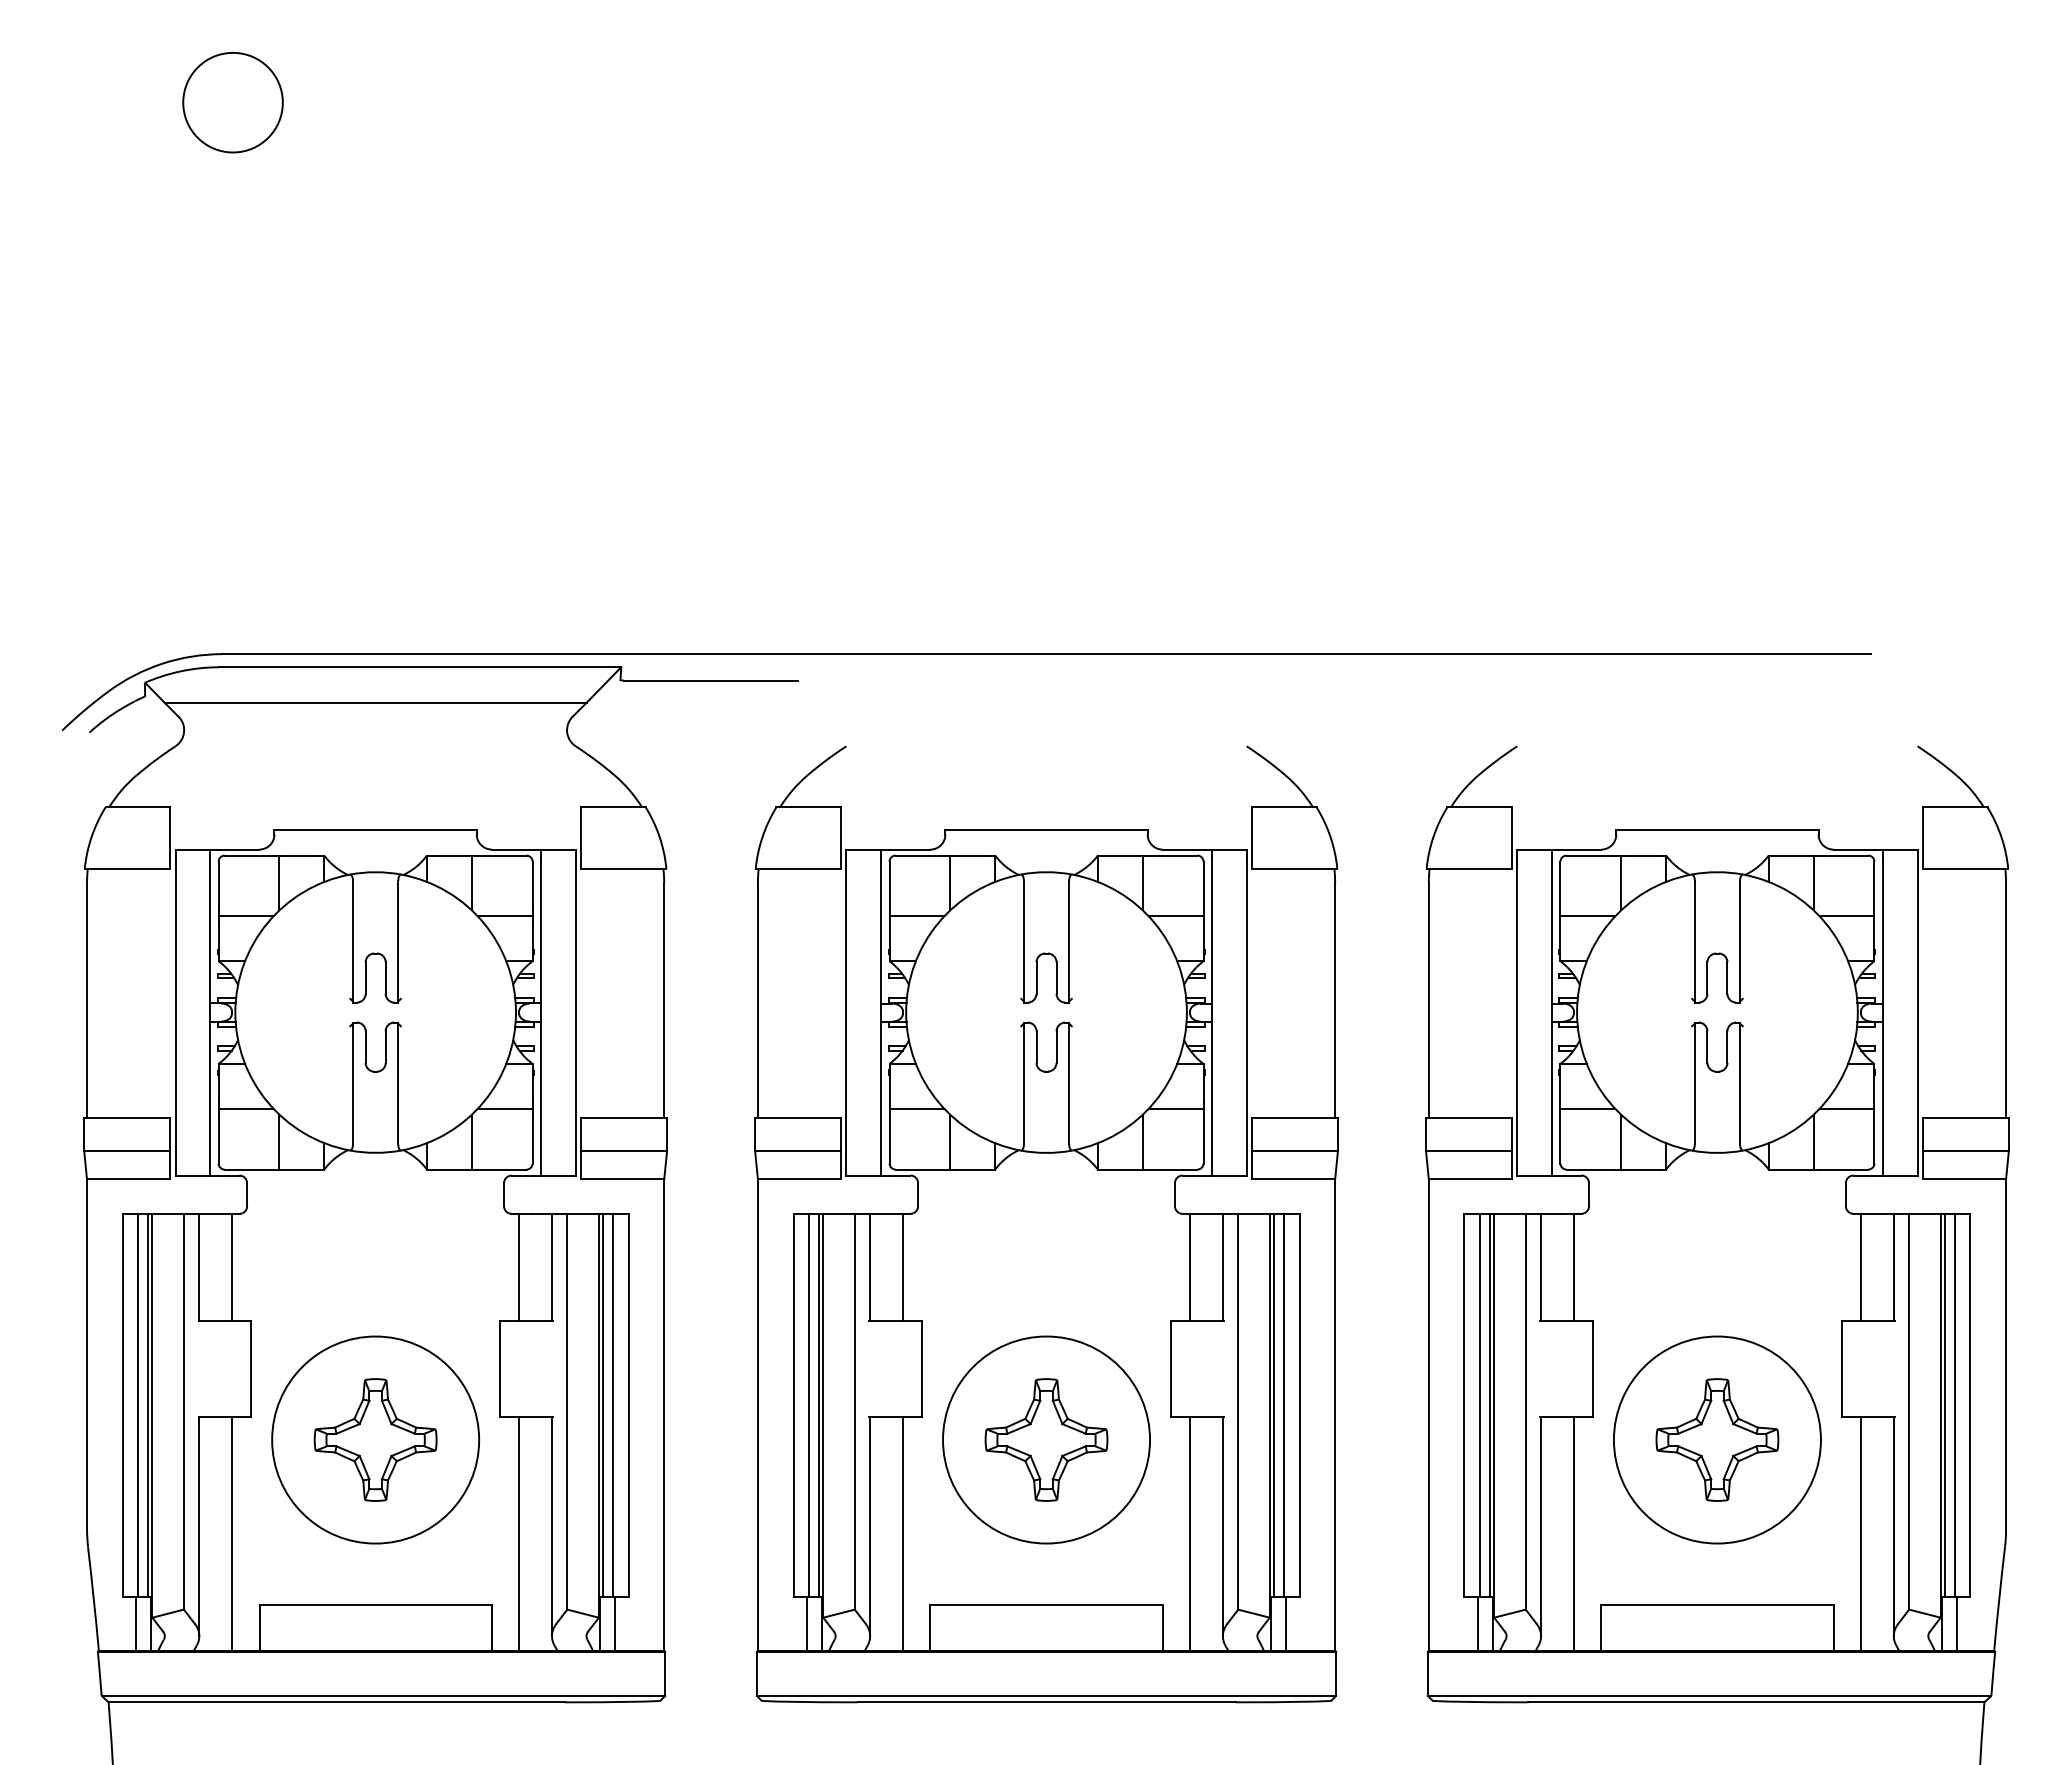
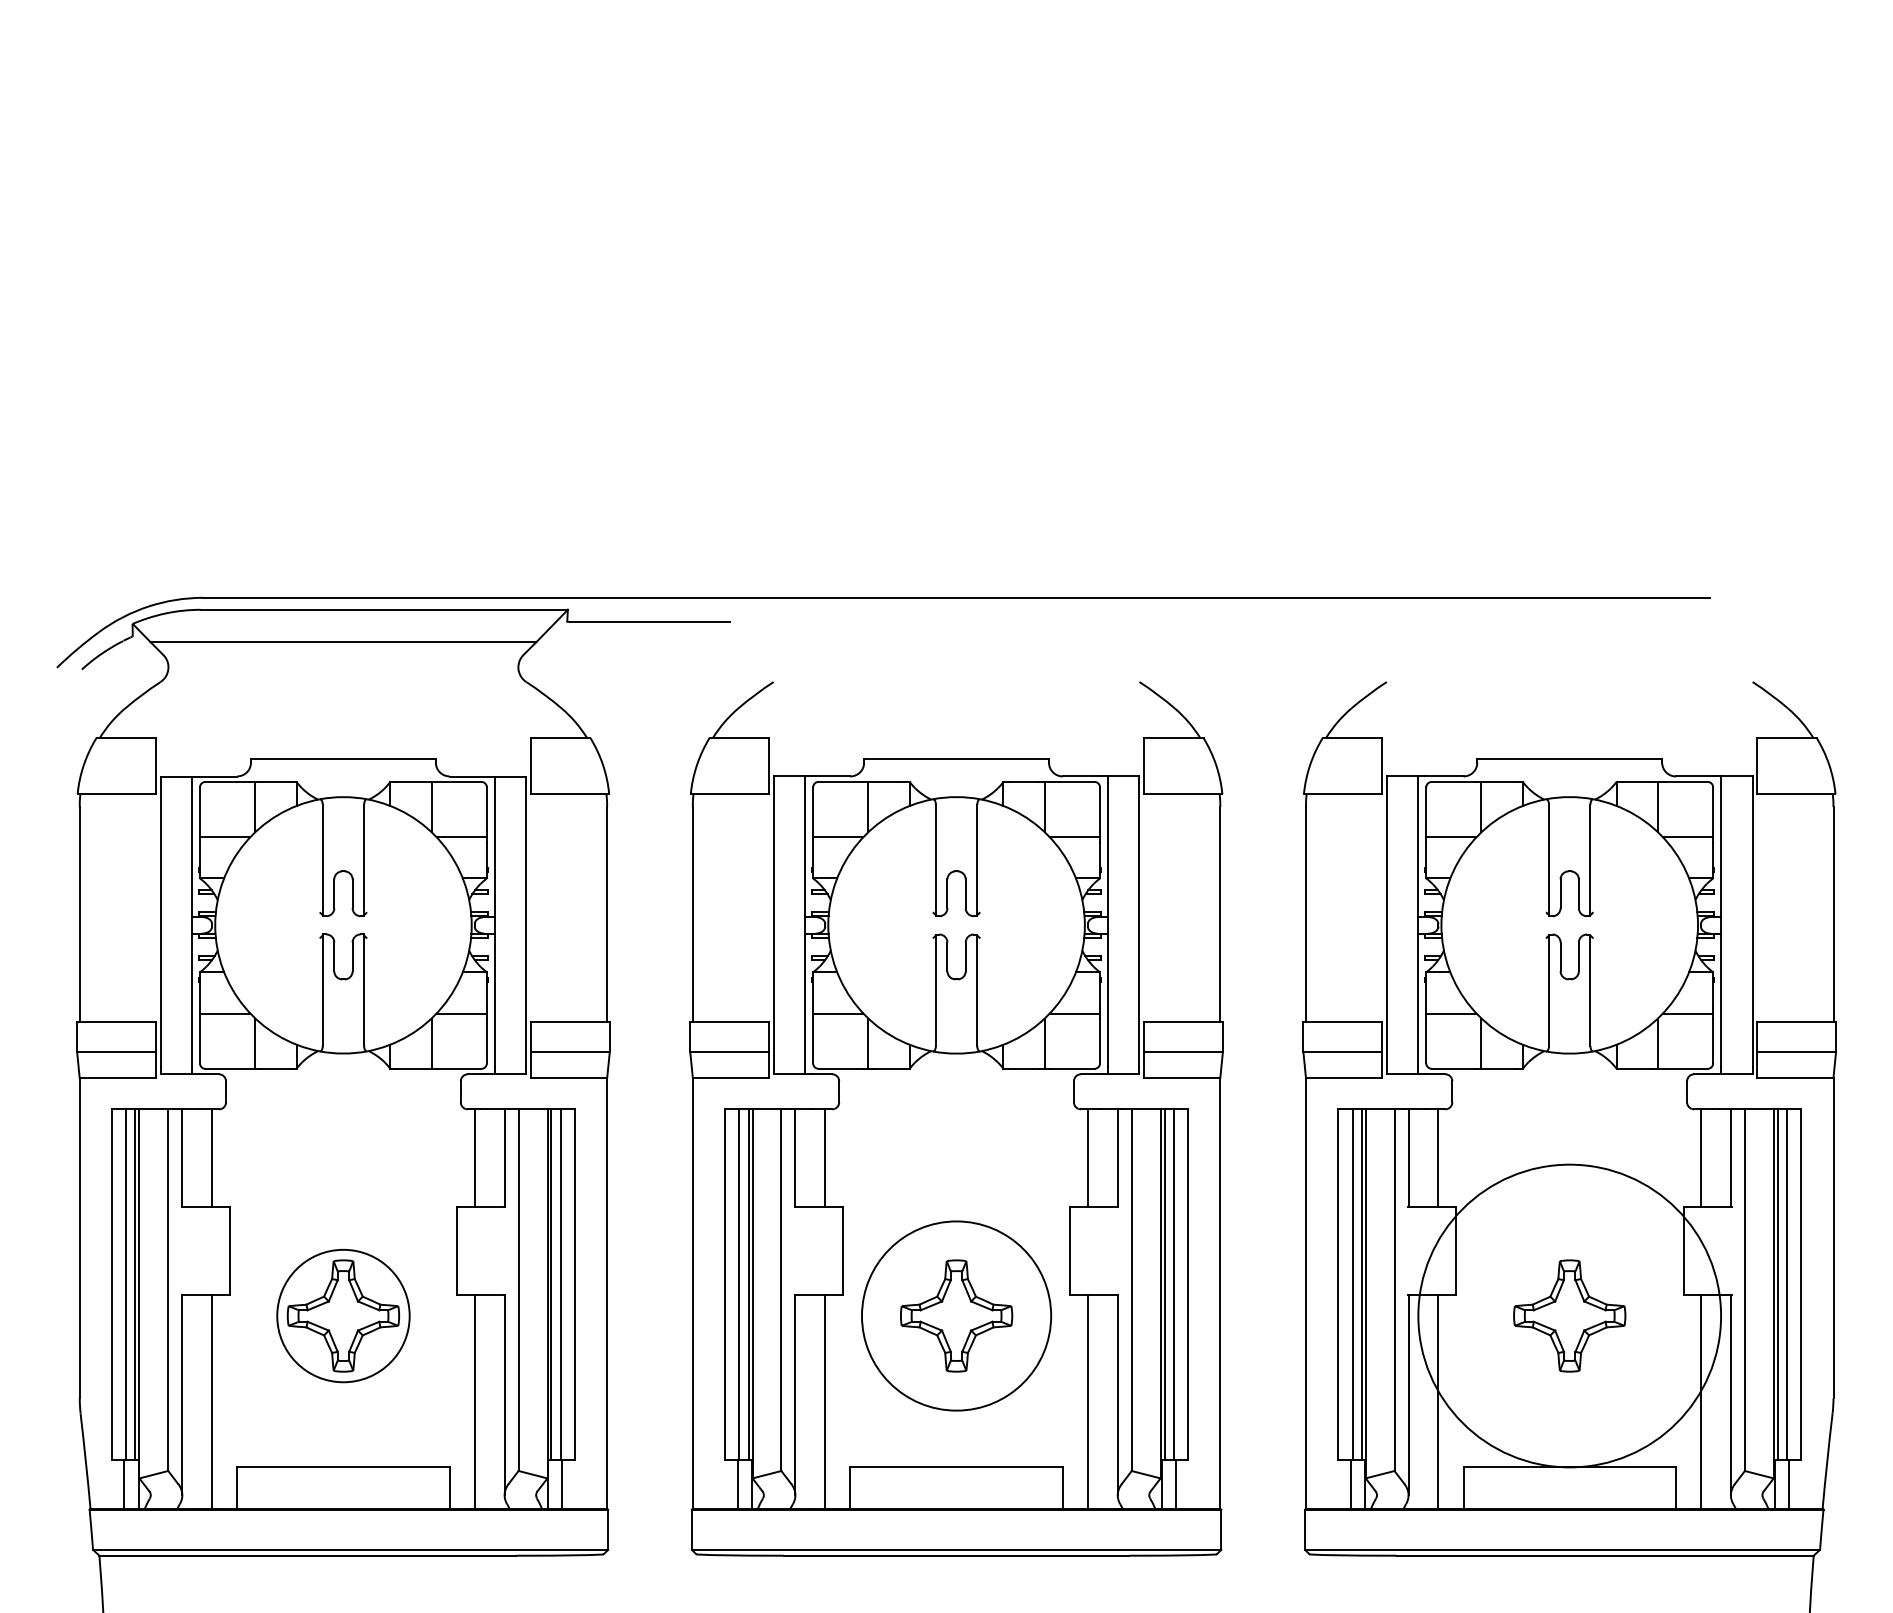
circle: (232, 102) -> (212, 93), removed
circle: (375, 1439) -> (343, 1315), size x0.7
circle: (1716, 1439) -> (1568, 1315), size x1.6

